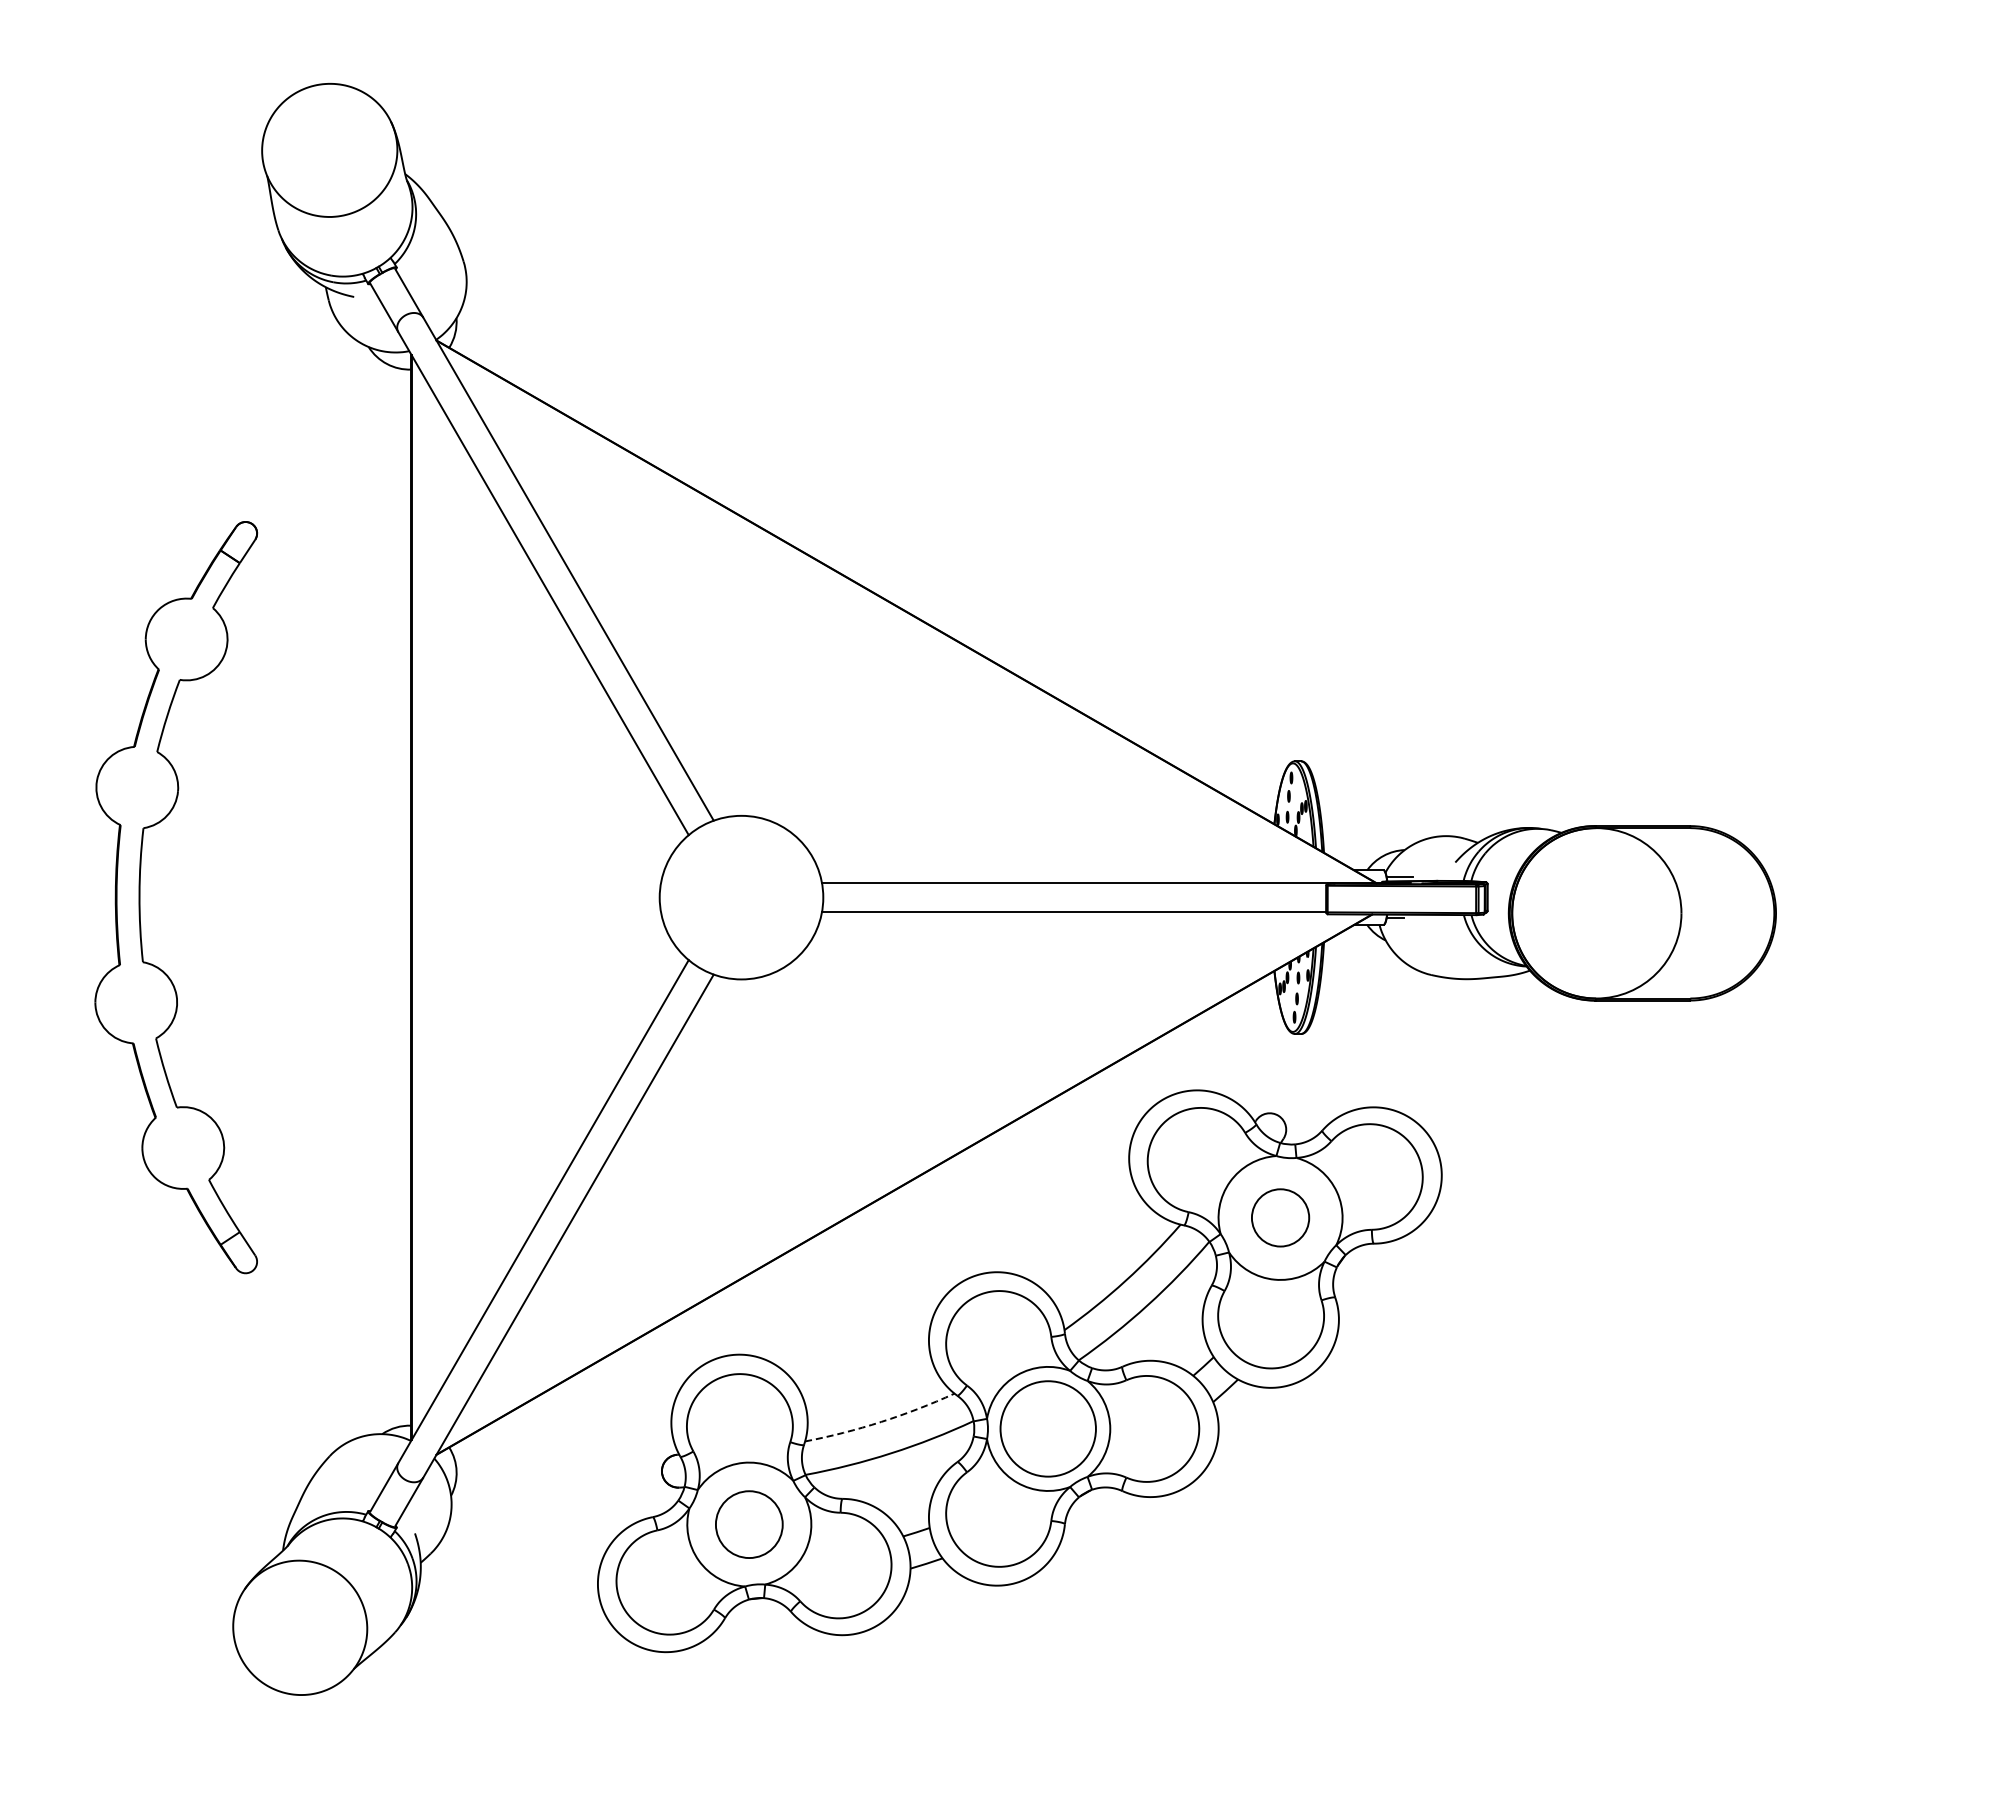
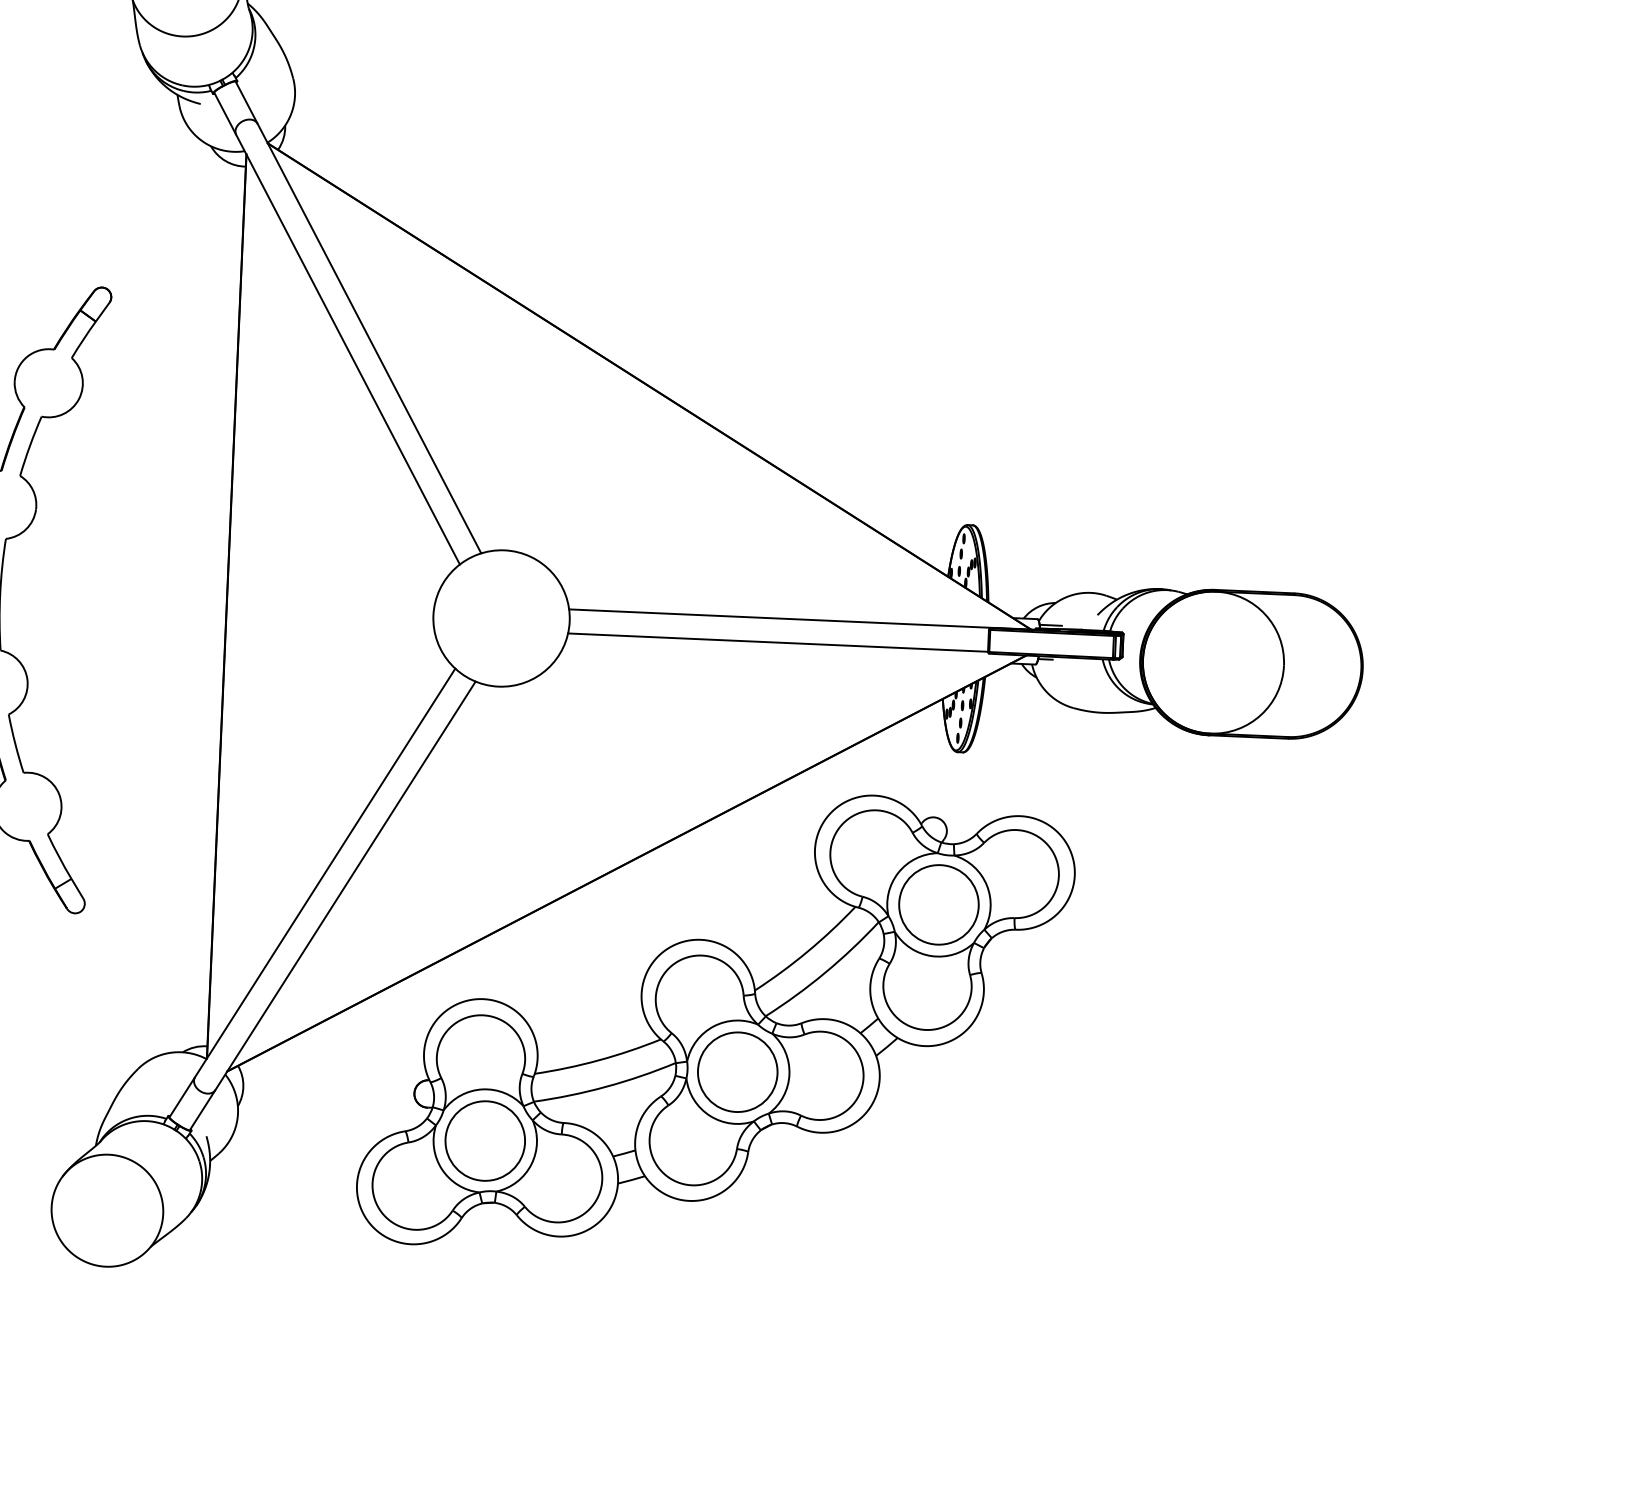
circle: (1280, 1217) -> (938, 904), size x1.67
arc: (881, 1421) -> (599, 1059), dashed -> solid
circle: (749, 1524) -> (485, 1140), size x1.43

